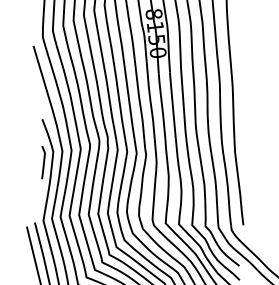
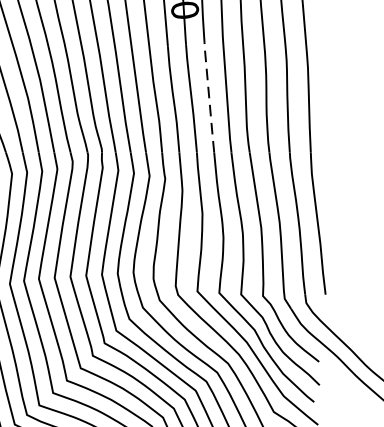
line: (172, 106) -> (208, 98), solid -> dashed

